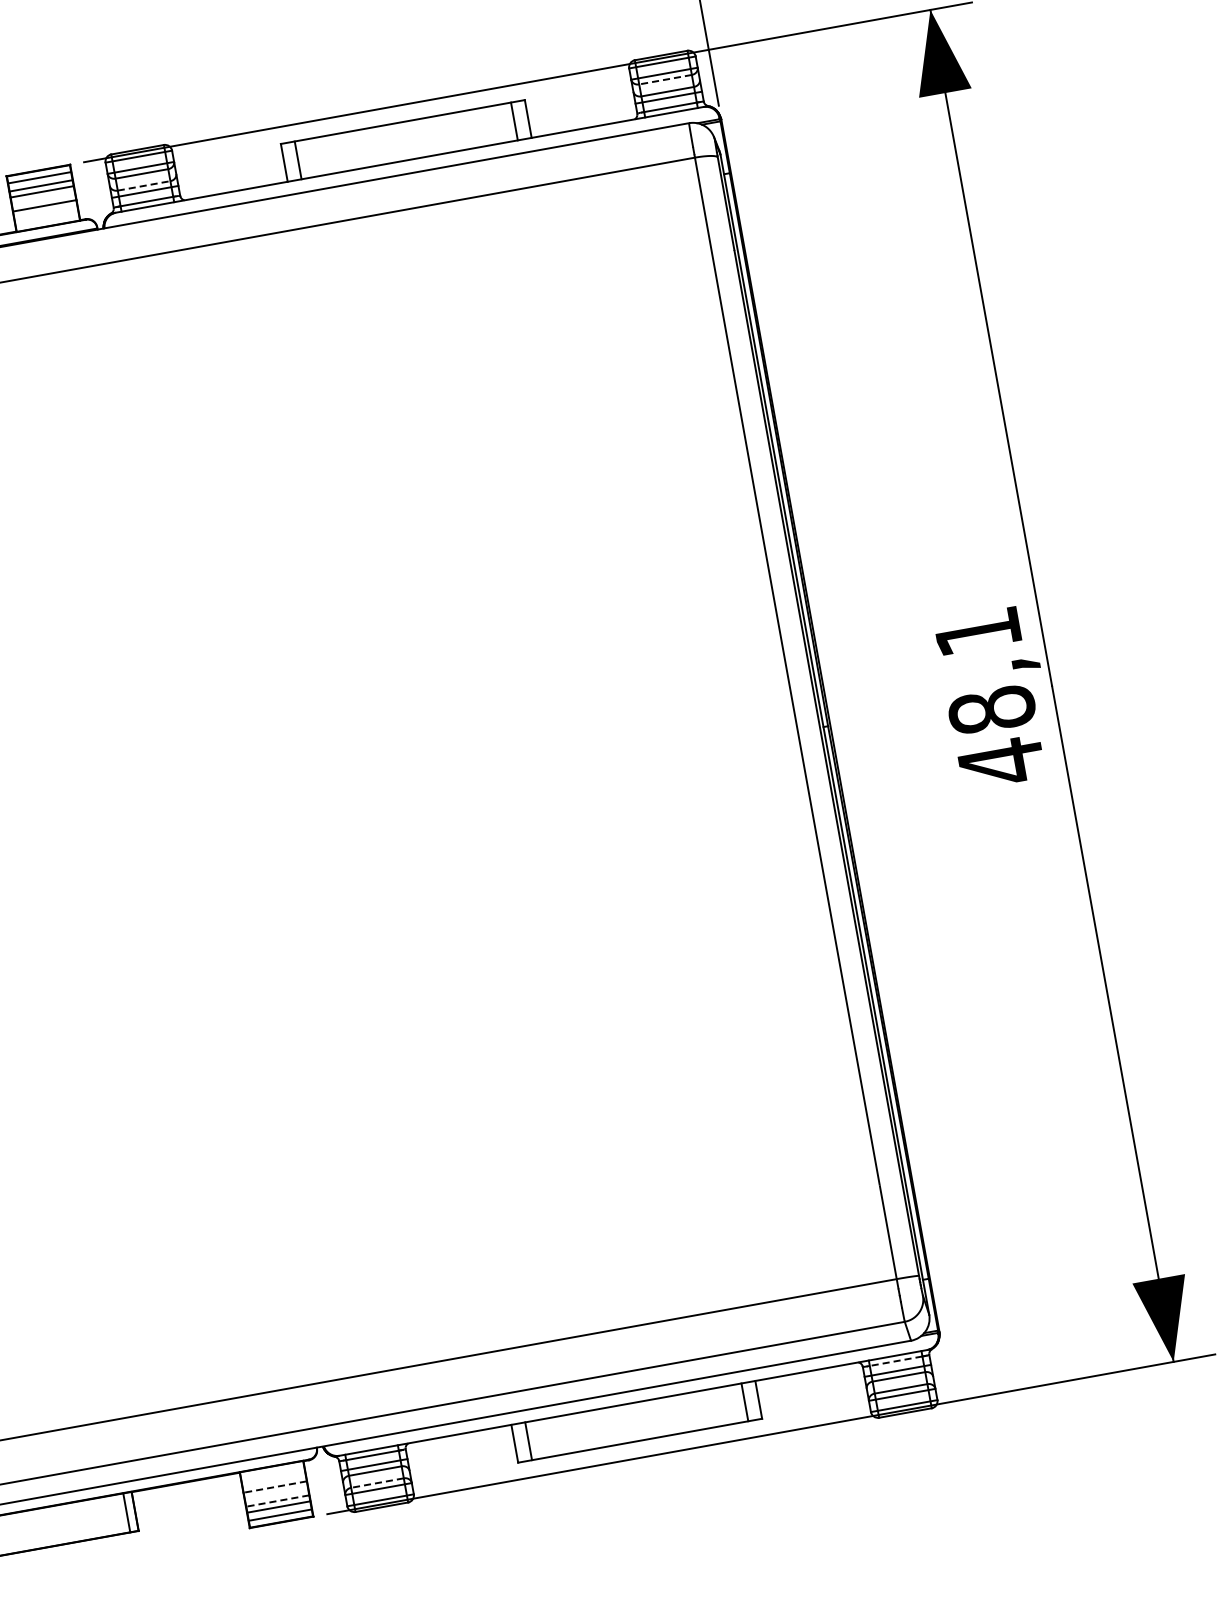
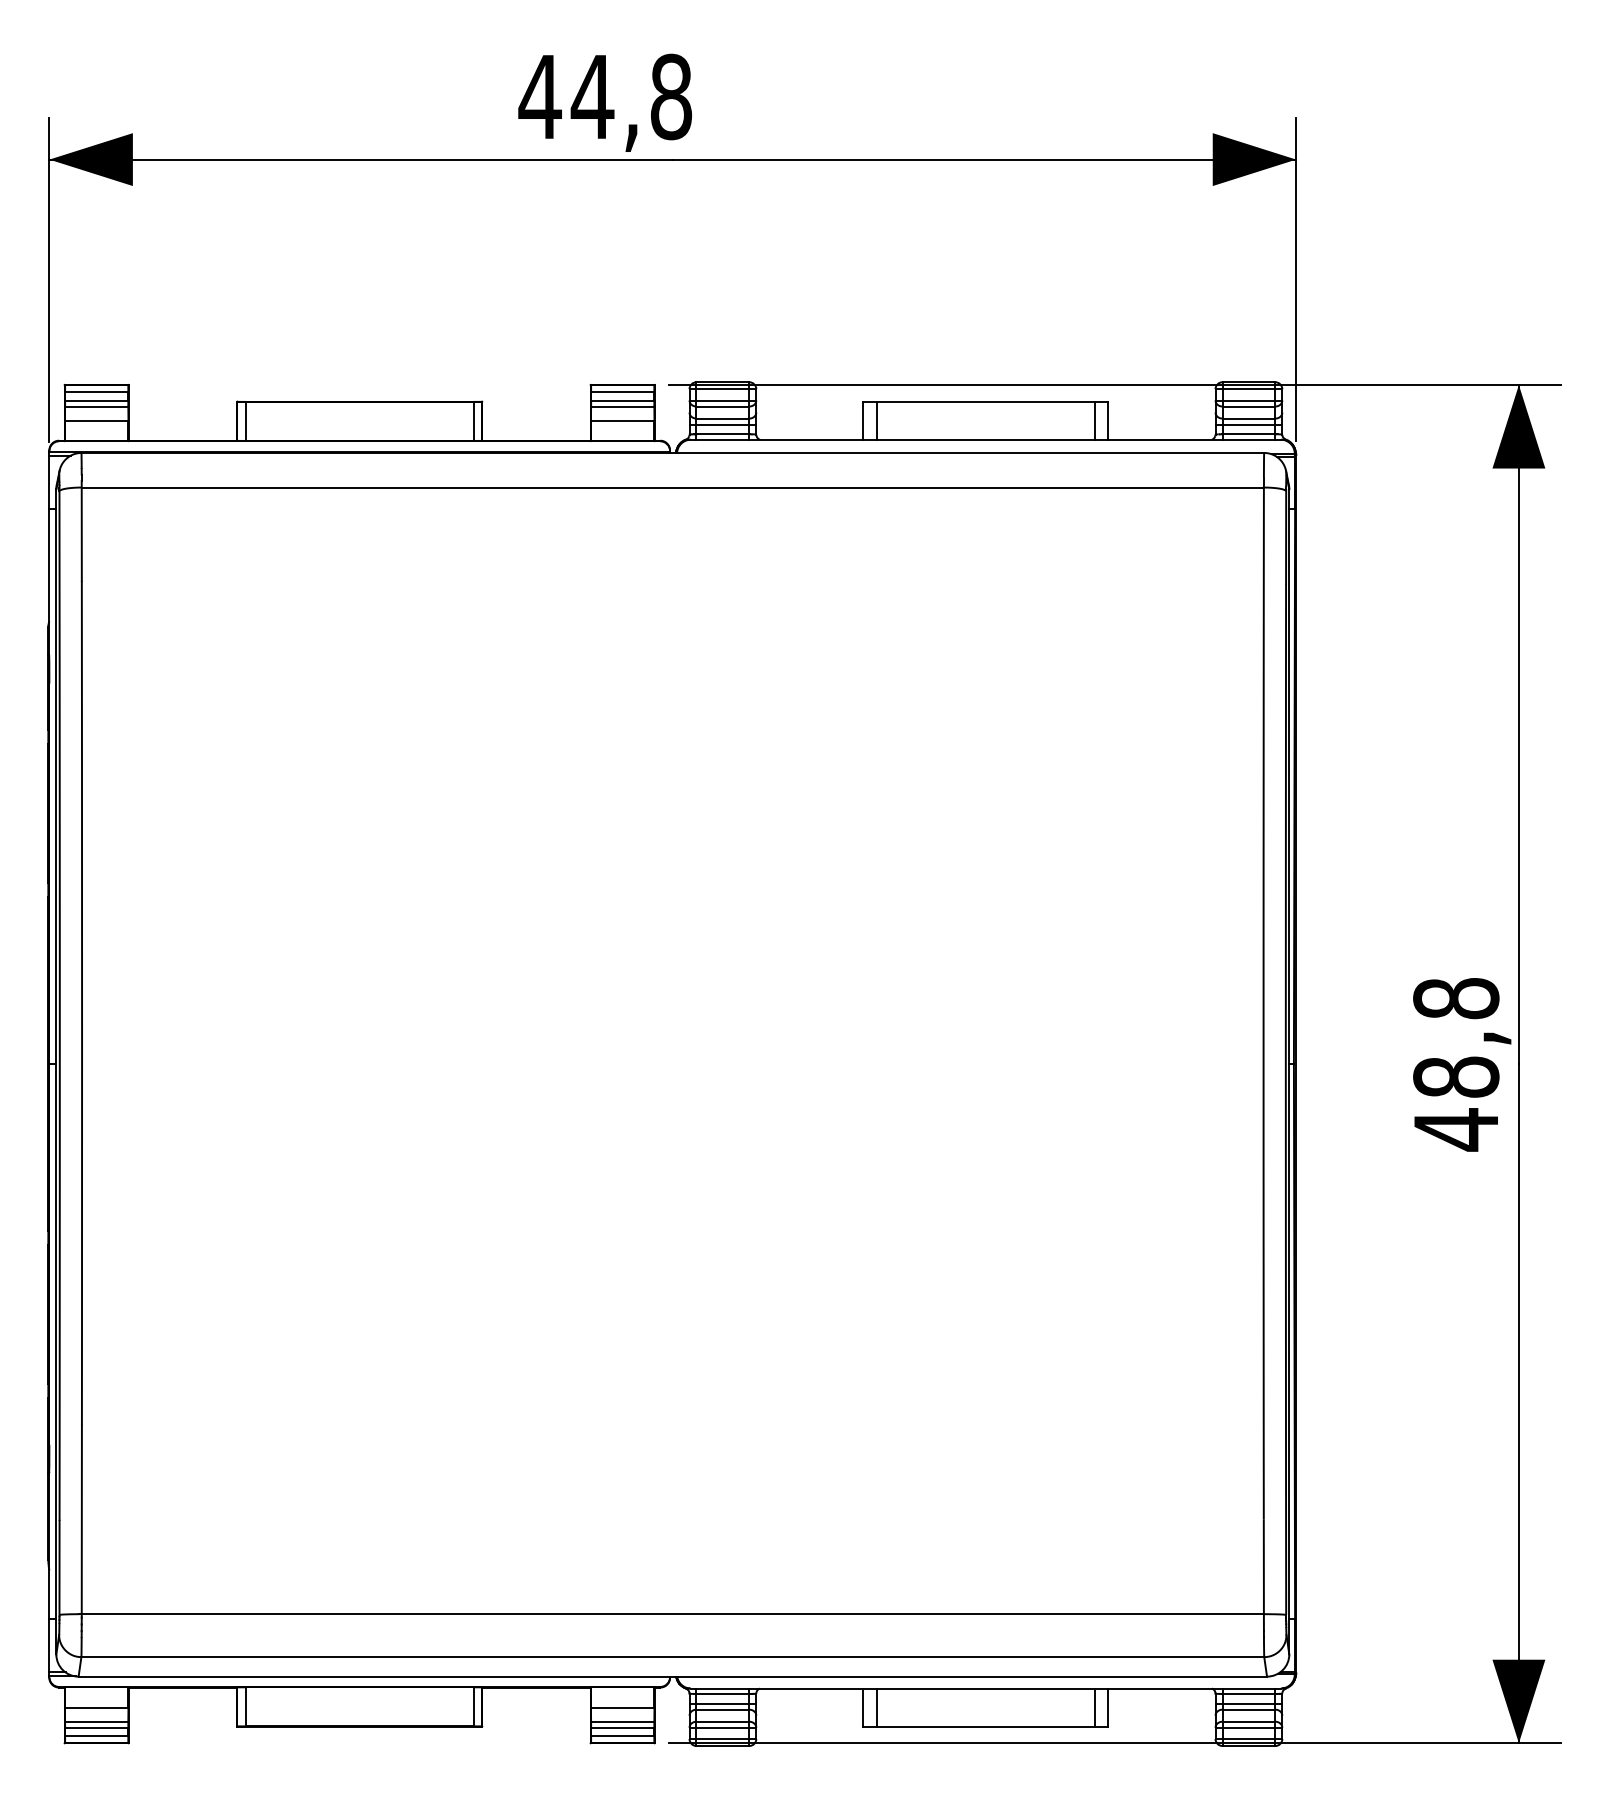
line: (665, 79) -> (1248, 406), dashed -> solid
line: (144, 185) -> (723, 418), dashed -> solid
text: (978, 631) -> (1456, 998), 48,1 -> 48,8
line: (895, 1360) -> (1248, 1693), dashed -> solid
line: (377, 1482) -> (722, 1721), dashed -> solid
line: (274, 1486) -> (622, 1707), dashed -> solid
line: (277, 1500) -> (622, 1721), dashed -> solid

